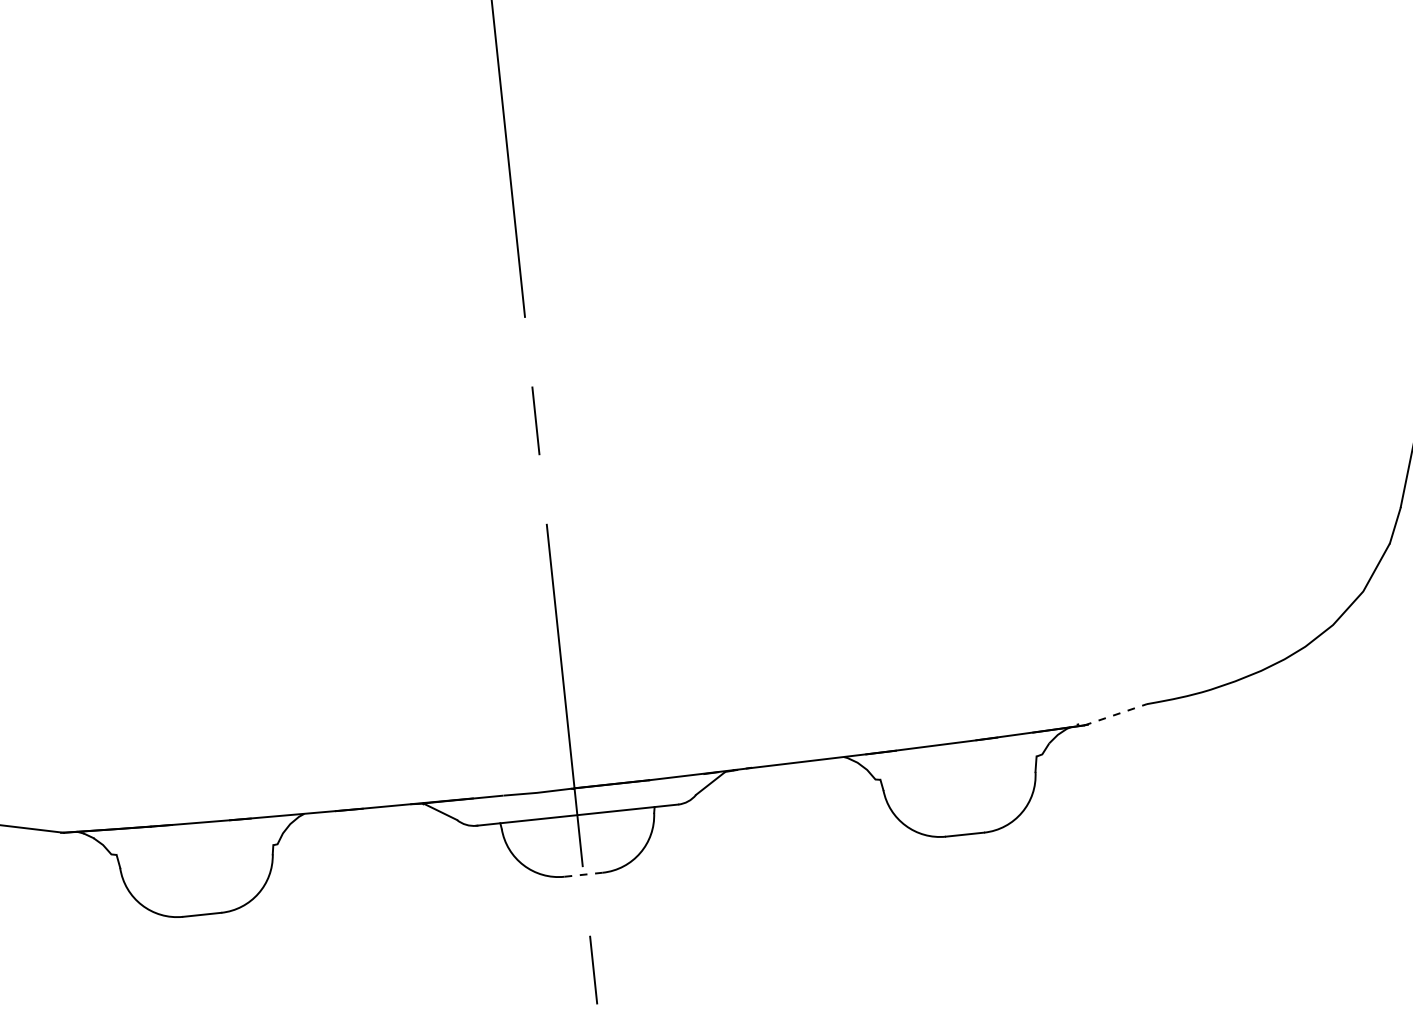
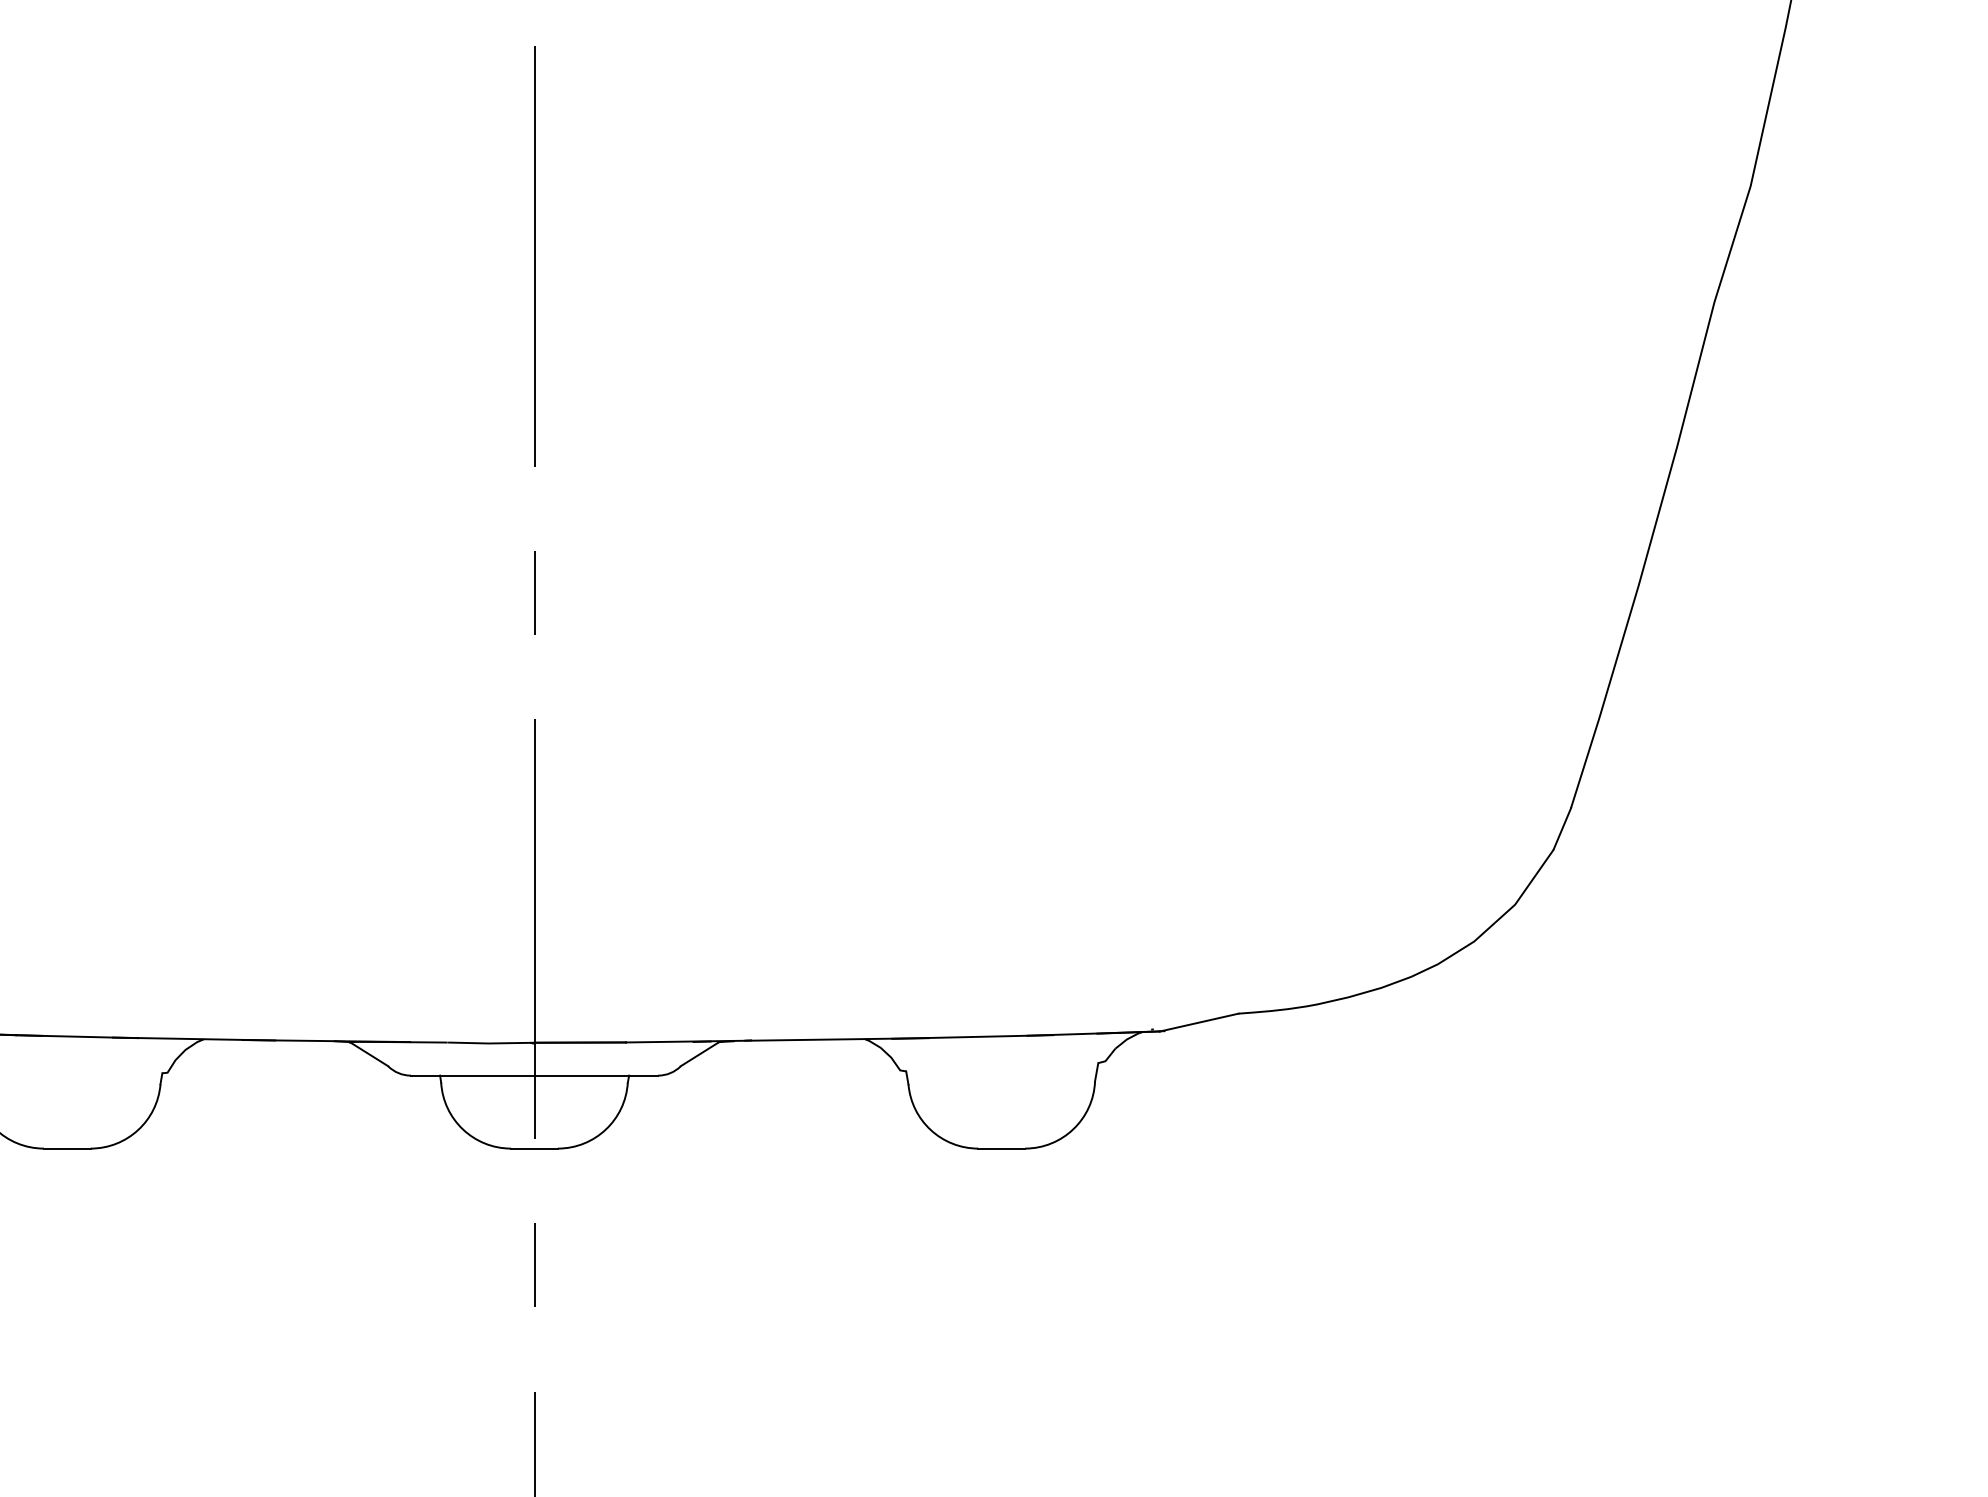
line: (1115, 714) -> (1199, 1022), dashed -> solid
line: (584, 874) -> (535, 1148), dashed -> solid

